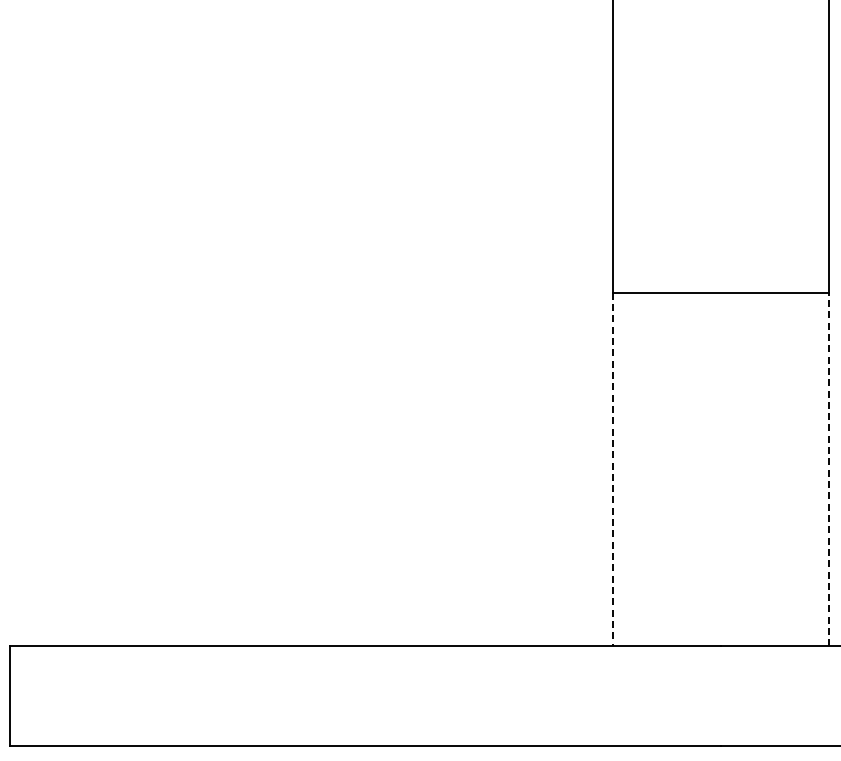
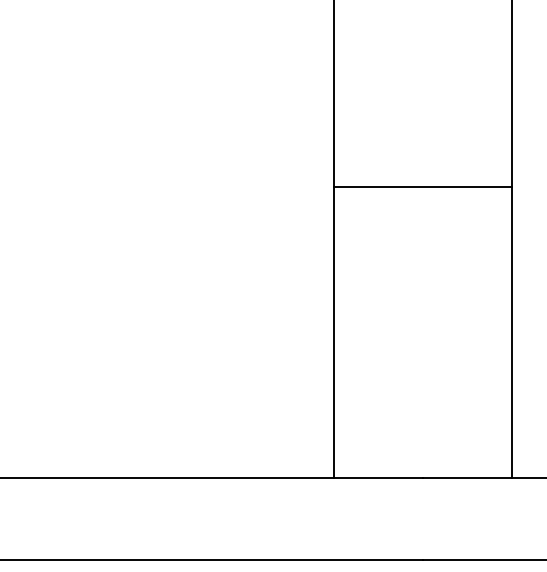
line: (613, 469) -> (334, 332), dashed -> solid
line: (828, 469) -> (511, 332), dashed -> solid

